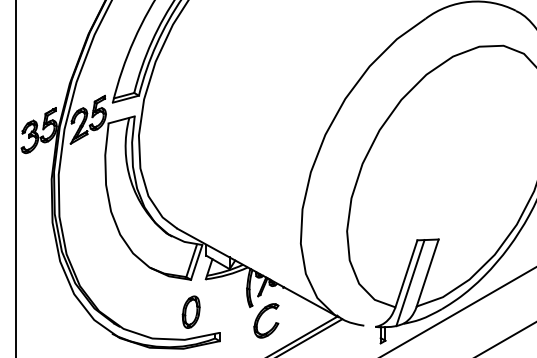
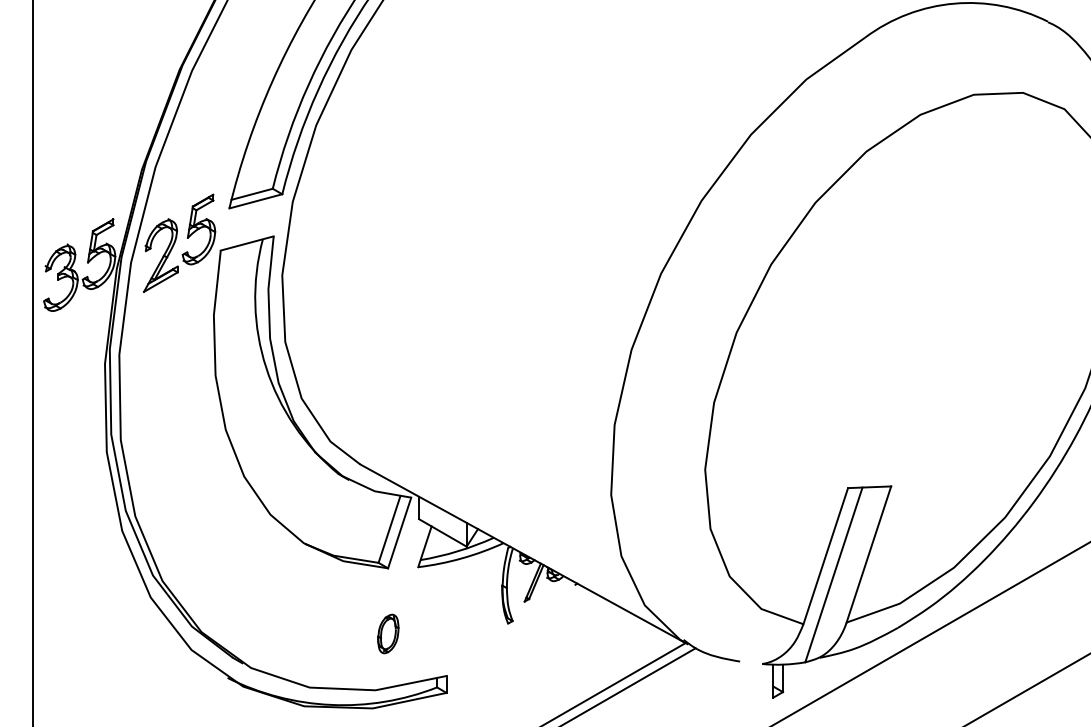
part: (190, 311) -> (387, 632), size x0.6
part: (261, 316) -> (531, 642), removed

